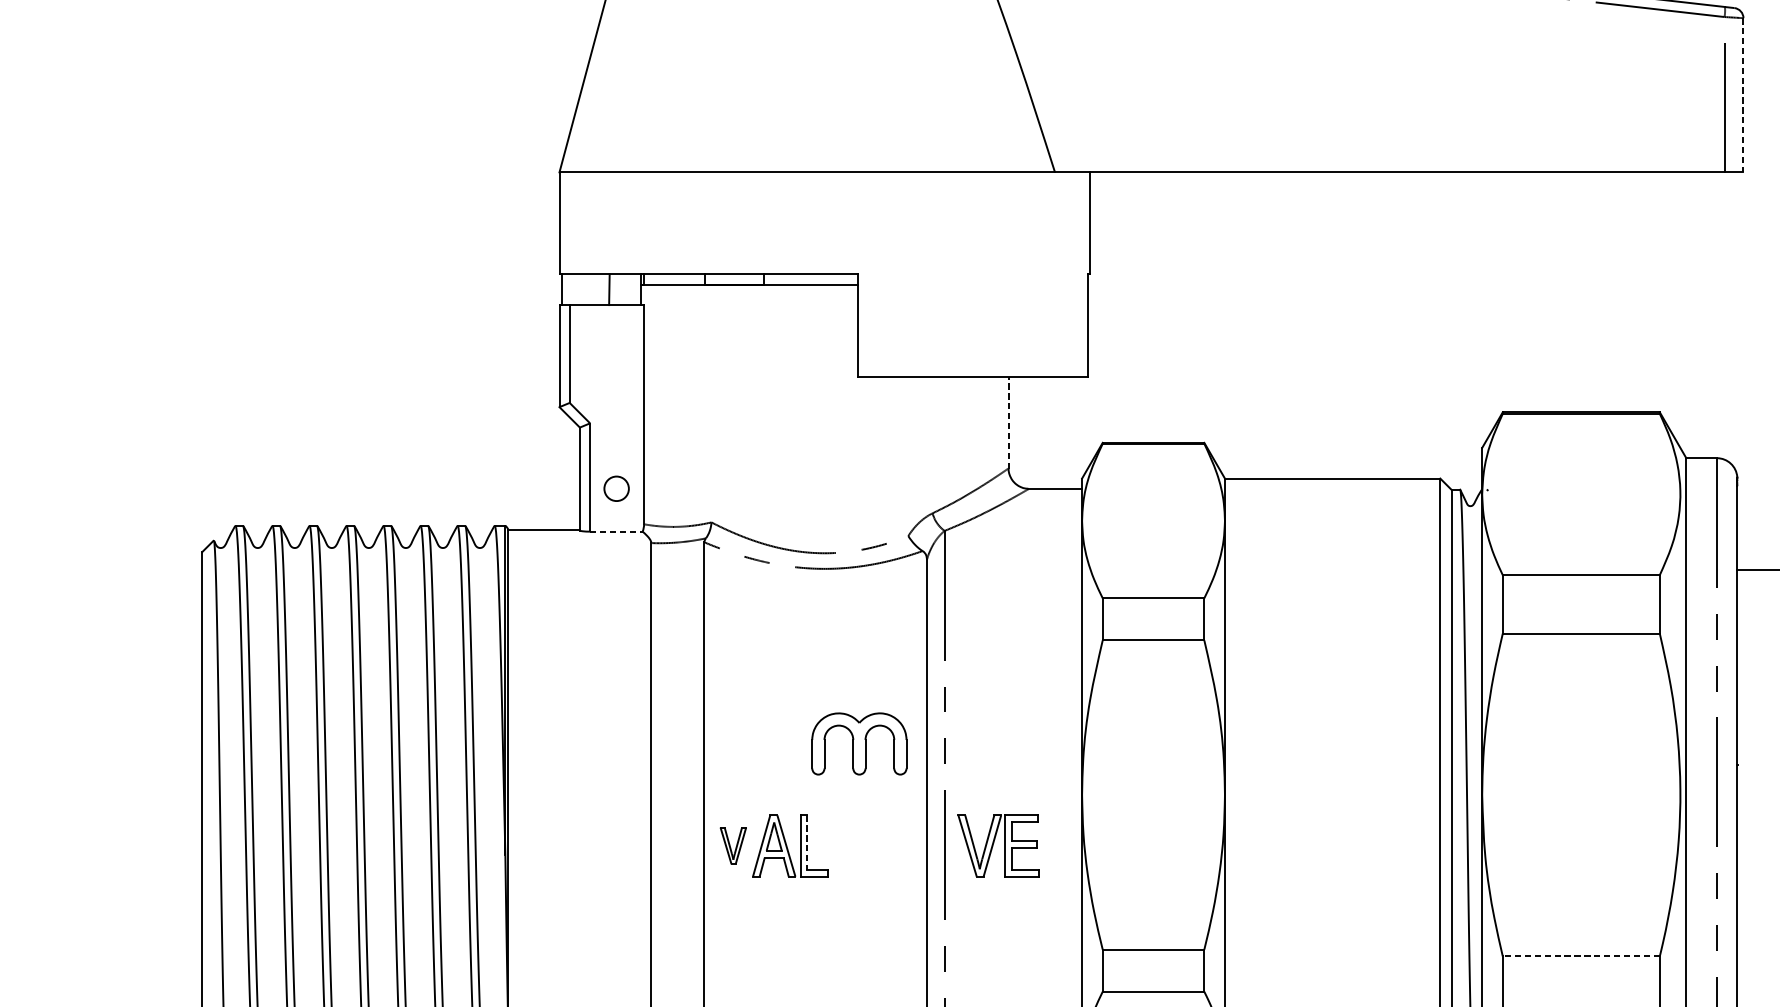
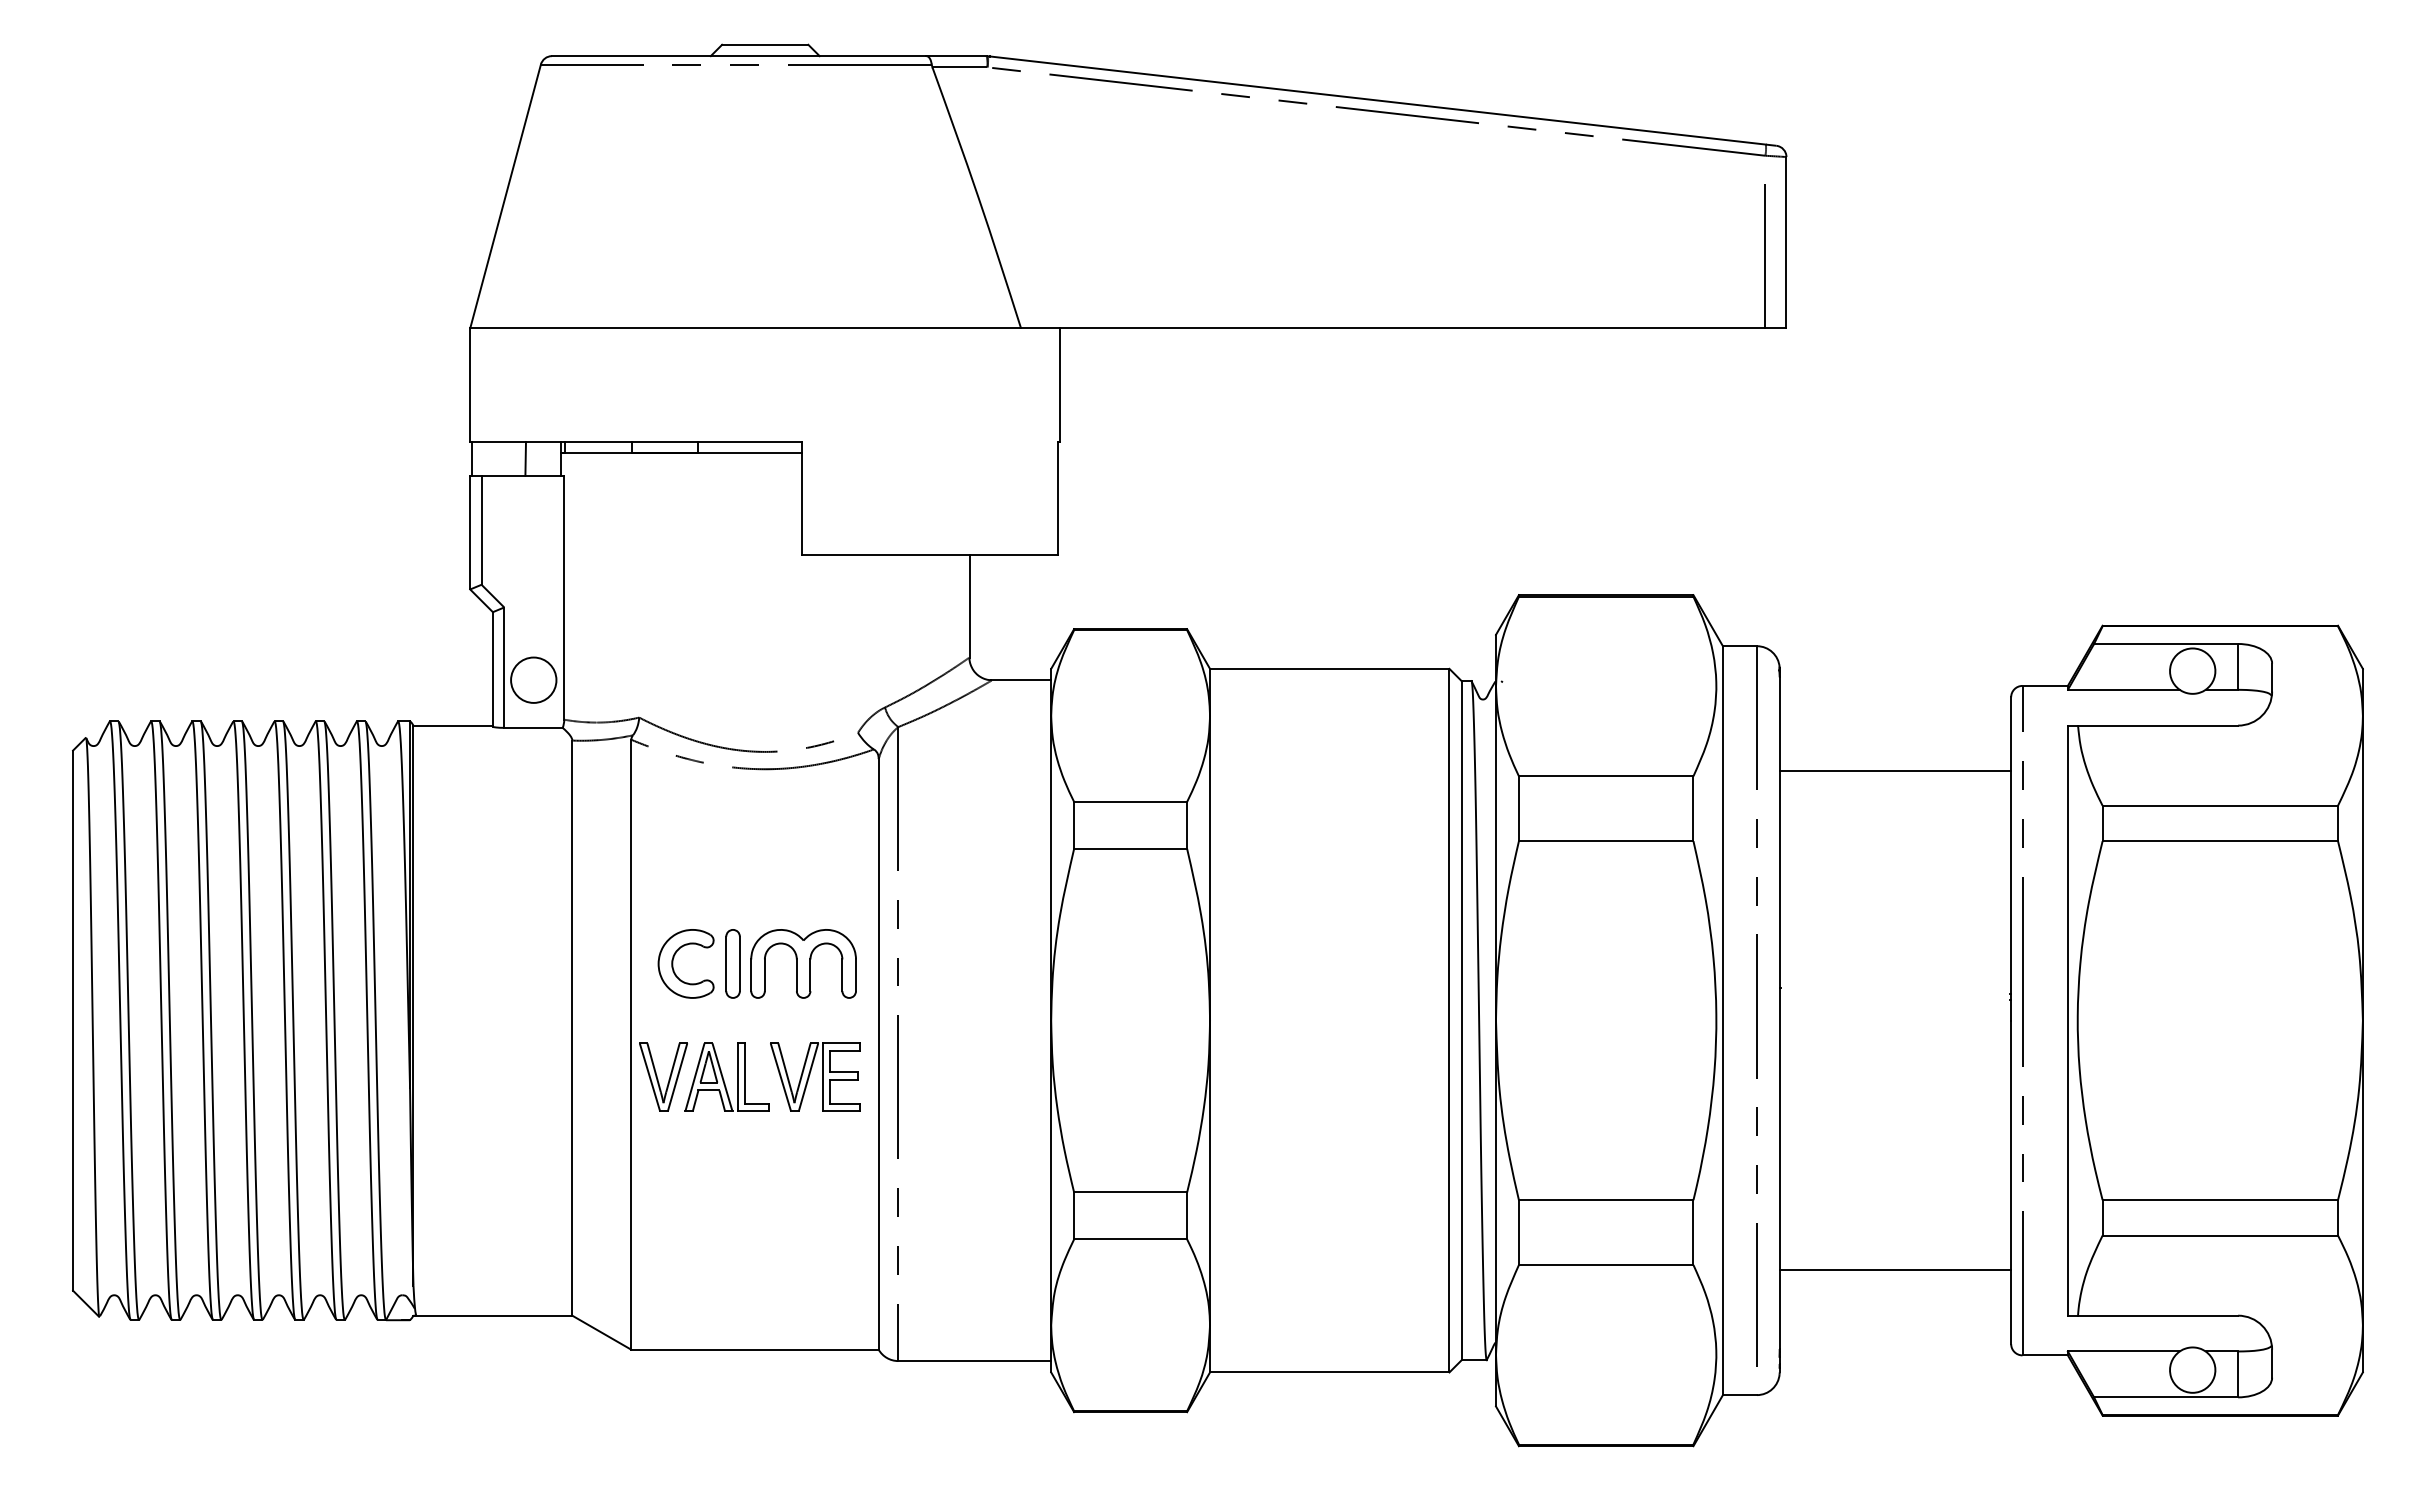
line: (1743, 95) -> (1786, 242), dashed -> solid
line: (1008, 422) -> (969, 606), dashed -> solid
circle: (616, 488) -> (533, 679), size x1.67
line: (616, 531) -> (533, 727), dashed -> solid
part: (742, 743) -> (673, 963), added
part: (795, 743) -> (732, 963), added
line: (807, 842) -> (745, 1073), dashed -> solid
part: (733, 845) -> (663, 1076), size x1.67
part: (998, 845) -> (815, 1076), moved
line: (1580, 956) -> (1605, 1200), dashed -> solid

